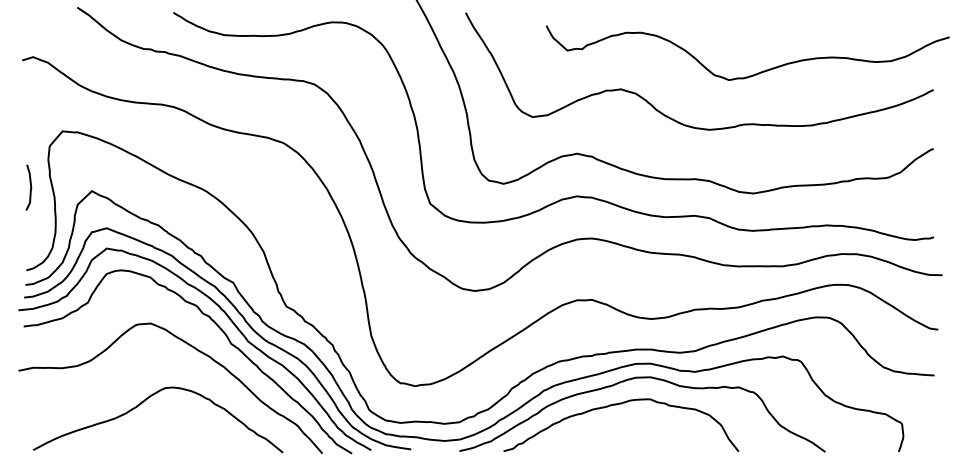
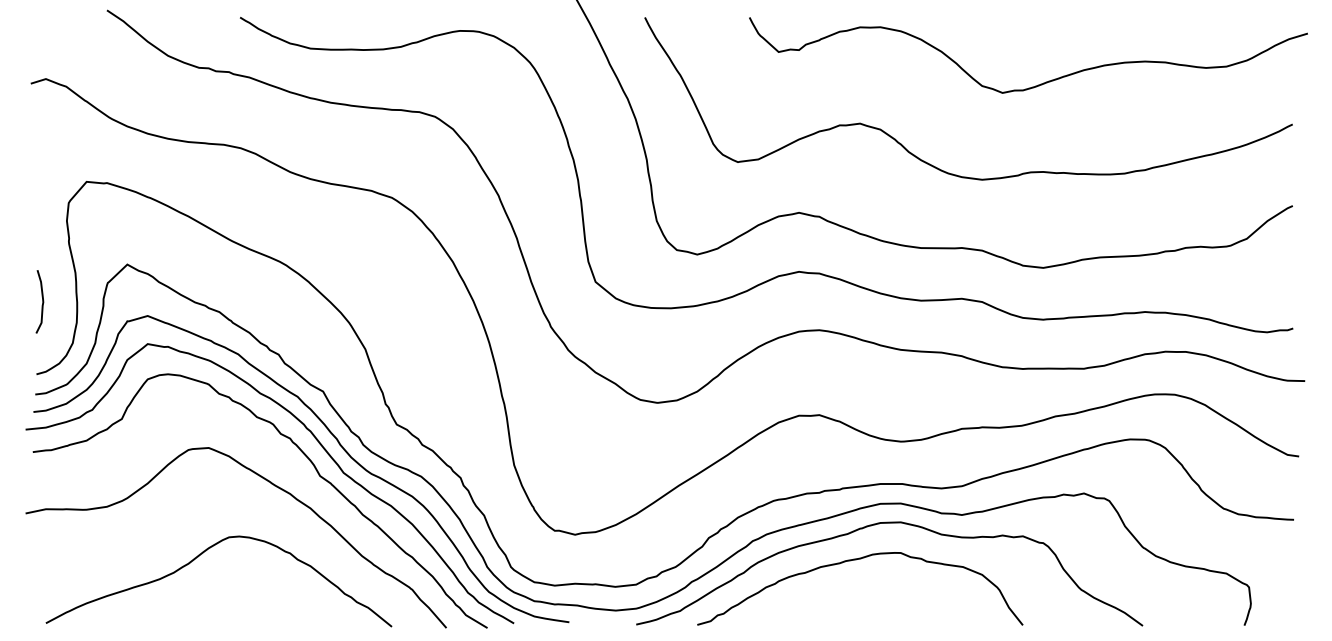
curve: (756, 73) -> (1040, 83), moved
curve: (30, 187) -> (42, 301), moved

